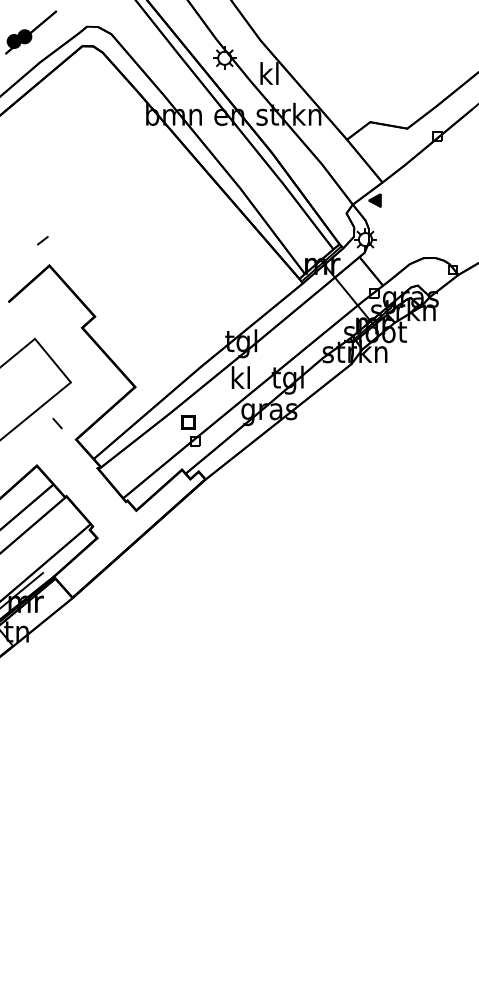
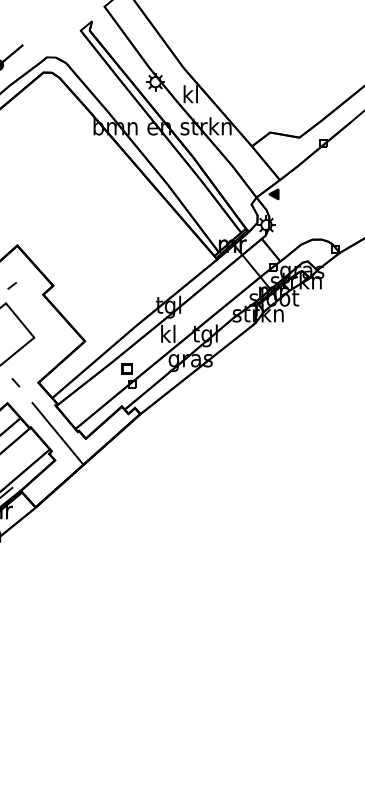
line: (42, 240) -> (11, 285), moved
line: (57, 423) -> (15, 382), moved
line: (100, 504) -> (57, 433), added

